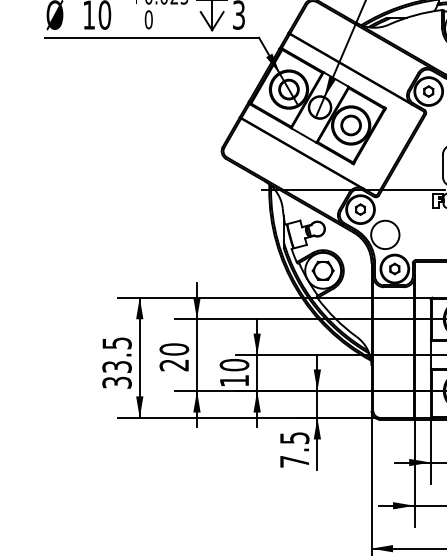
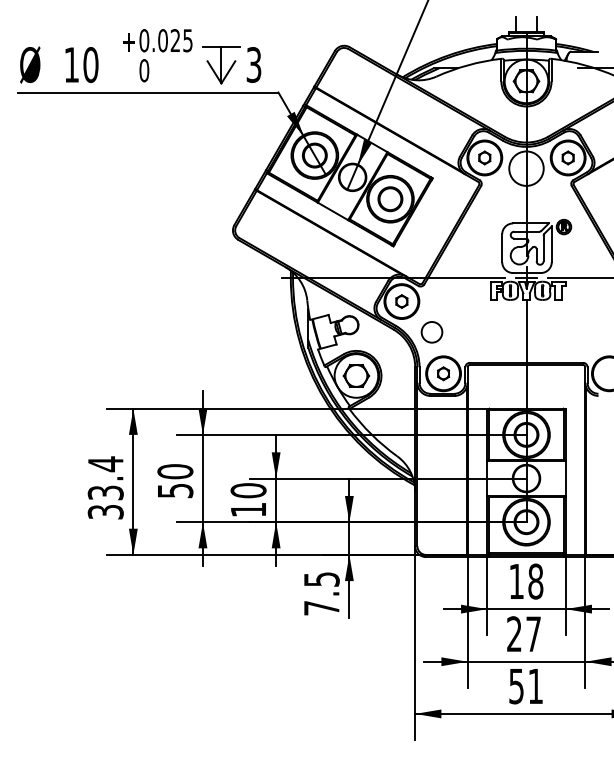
circle: (384, 235) -> (431, 332), size x0.6
text: (116, 343) -> (105, 464), 33.5 -> 33.4
text: (174, 365) -> (175, 491), 20 -> 50

